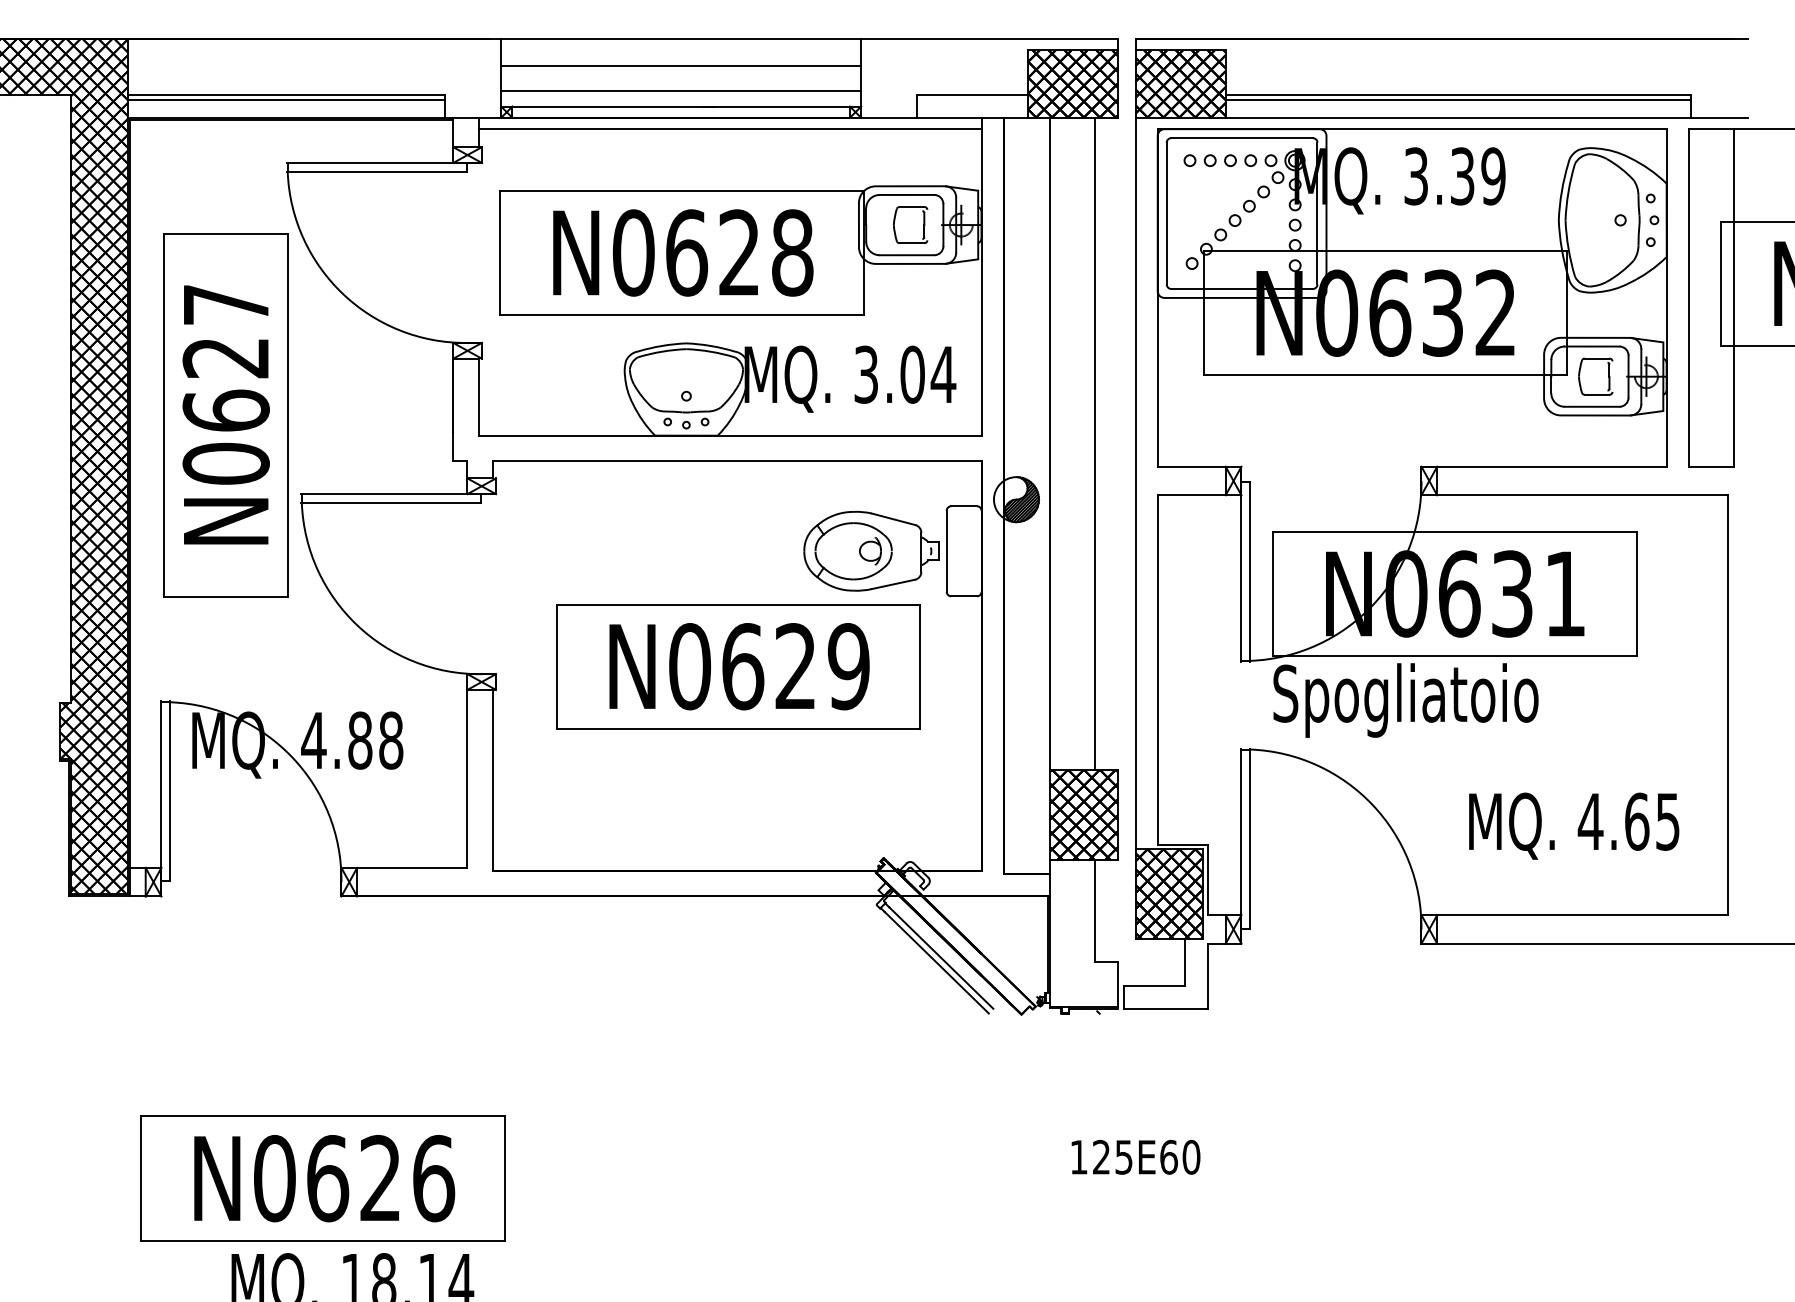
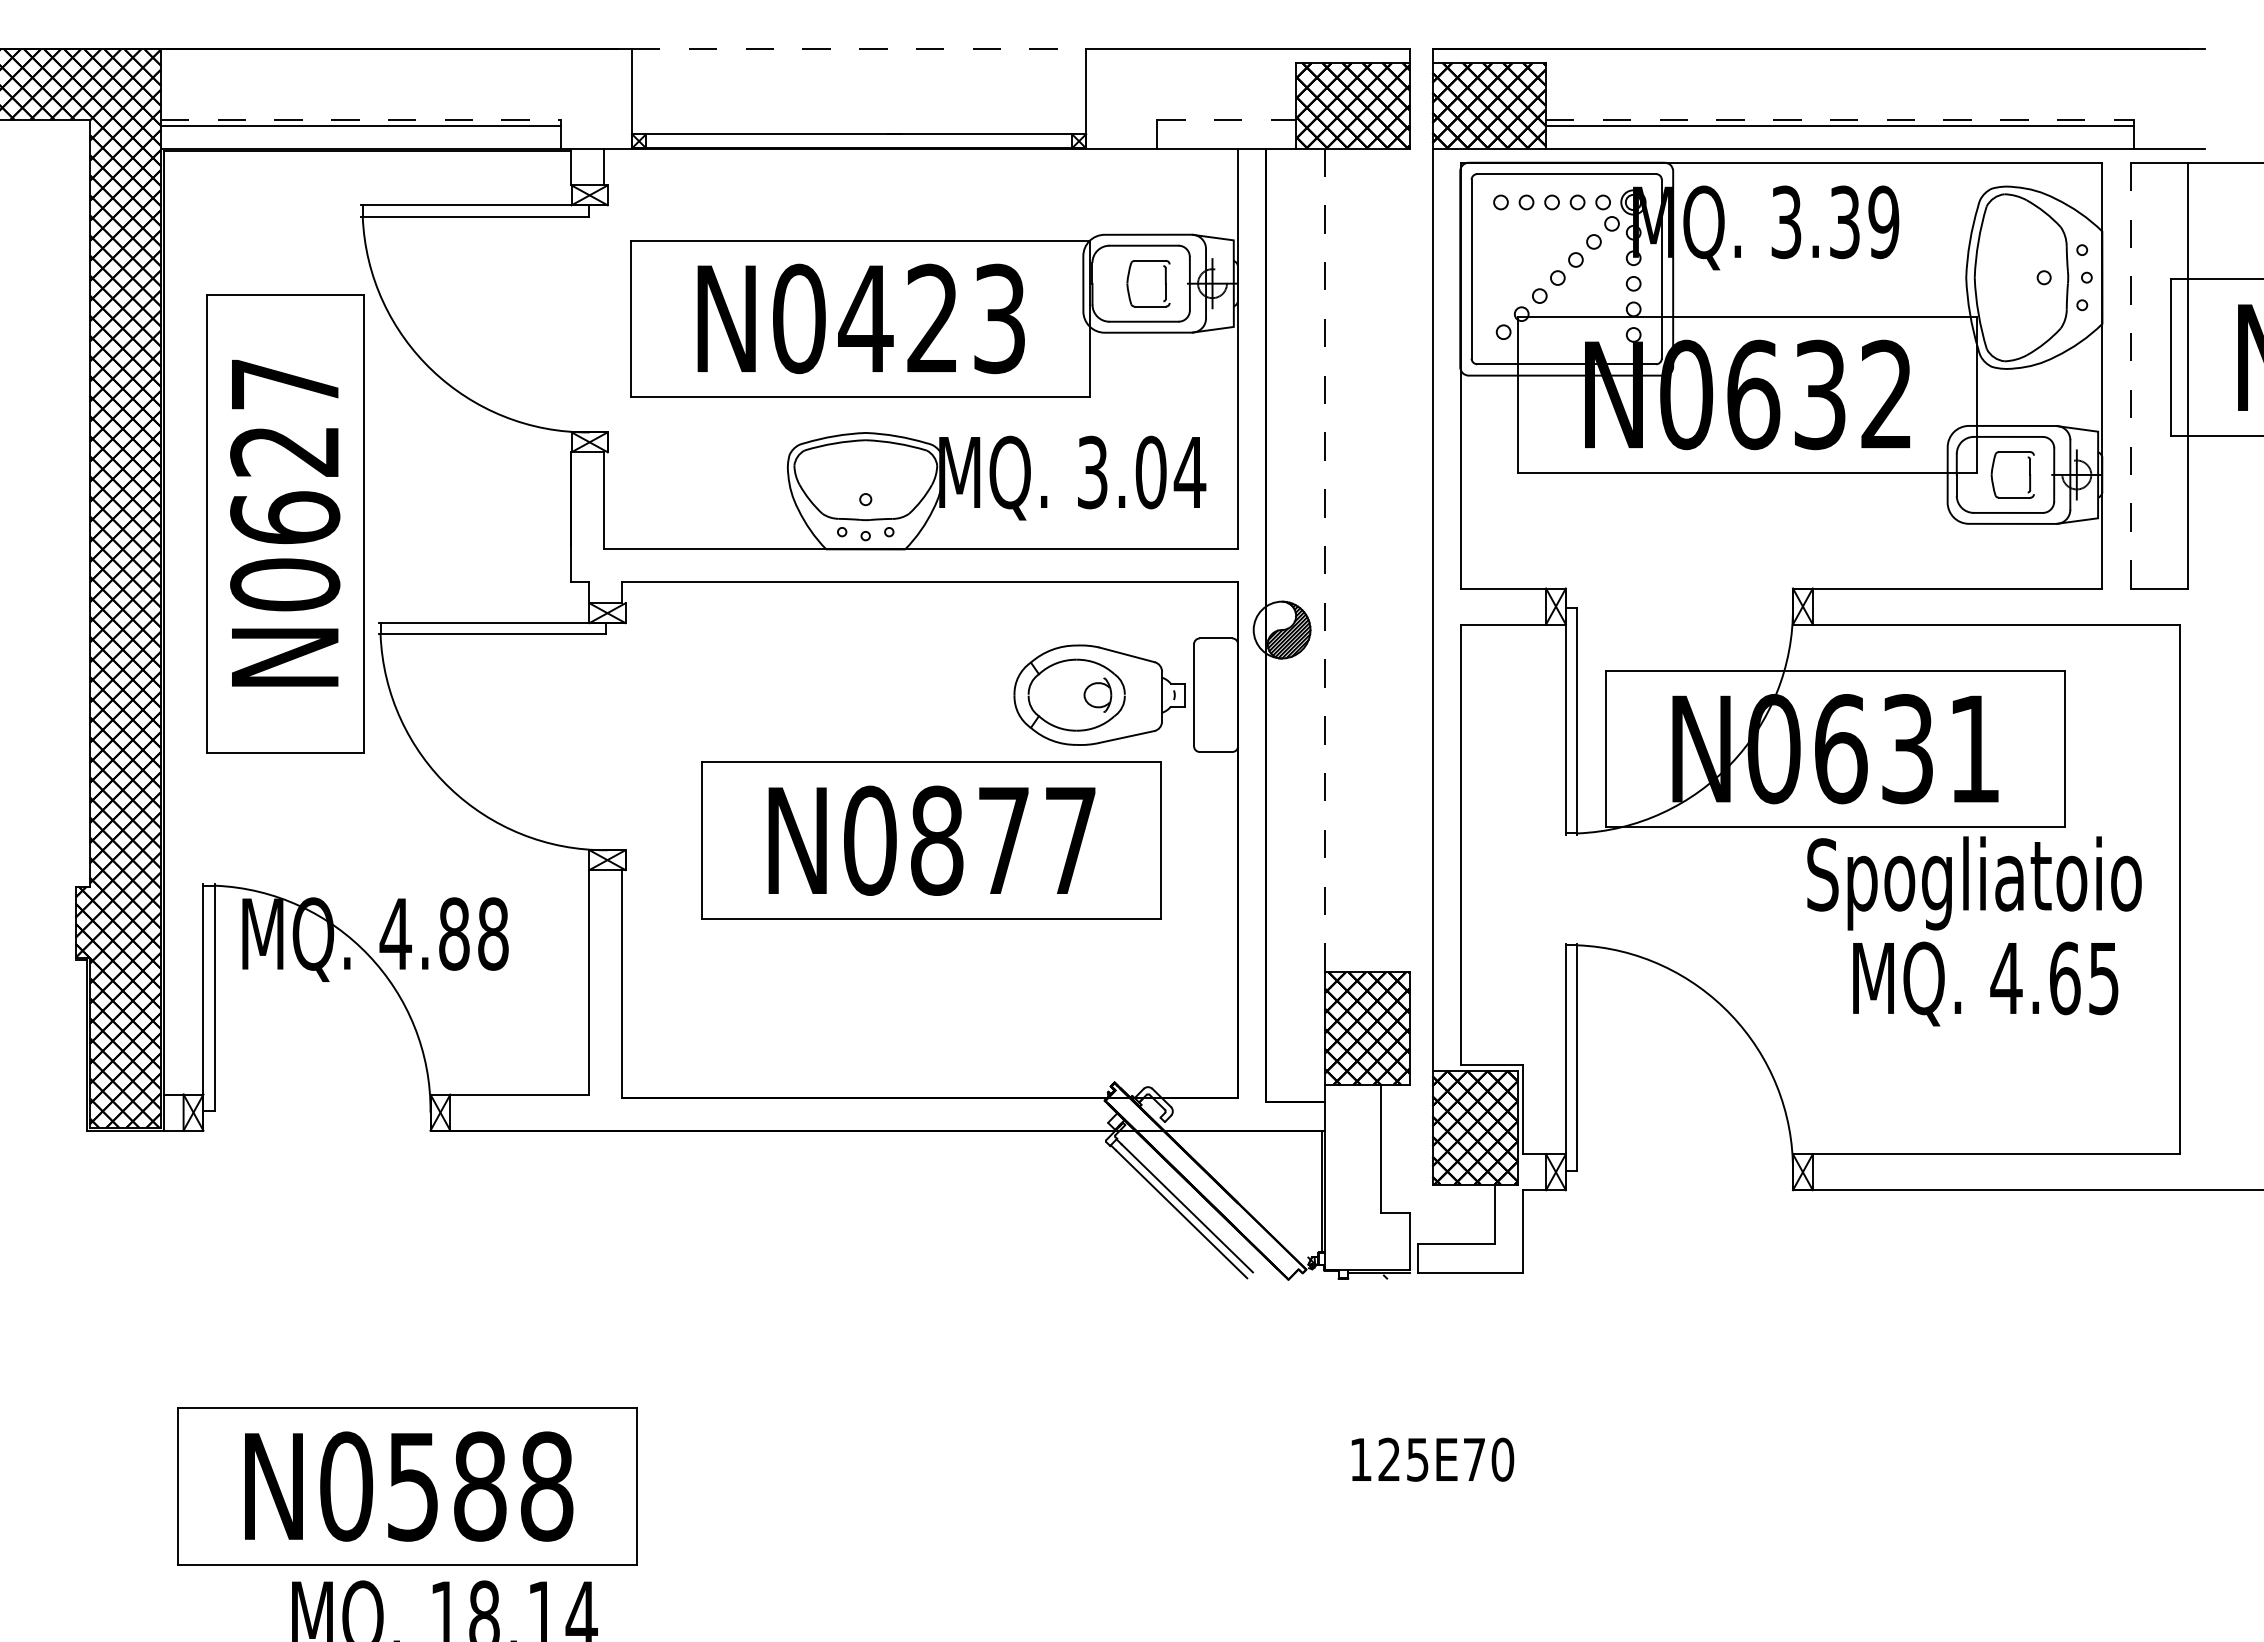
line: (681, 39) -> (859, 49), solid -> dashed
line: (681, 66) -> (859, 83), removed
line: (681, 90) -> (859, 114), removed
line: (286, 95) -> (361, 120), solid -> dashed
line: (972, 95) -> (1226, 120), solid -> dashed
line: (1458, 95) -> (1839, 120), solid -> dashed
line: (729, 129) -> (920, 162), removed
text: (739, 252) -> (932, 318), N0628 -> N0423
line: (1689, 297) -> (2130, 375), solid -> dashed
line: (1095, 443) -> (1381, 559), removed
line: (1050, 444) -> (1324, 560), solid -> dashed
text: (795, 666) -> (1003, 840), N0629 -> N0877
text: (1406, 700) -> (1974, 883), moved
text: (1574, 825) -> (1985, 983), moved
text: (1168, 1157) -> (1474, 1459), 125E60 -> 125E70
text: (381, 1178) -> (480, 1486), N0626 -> N0588

